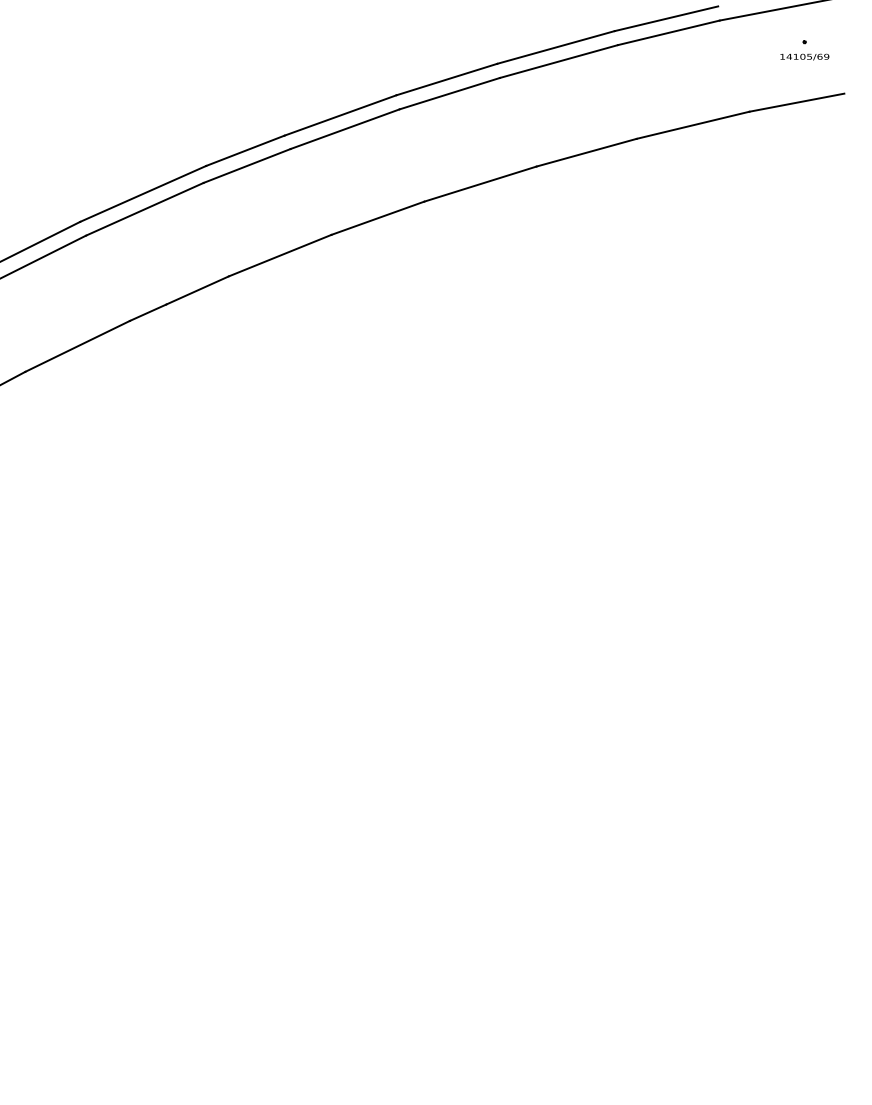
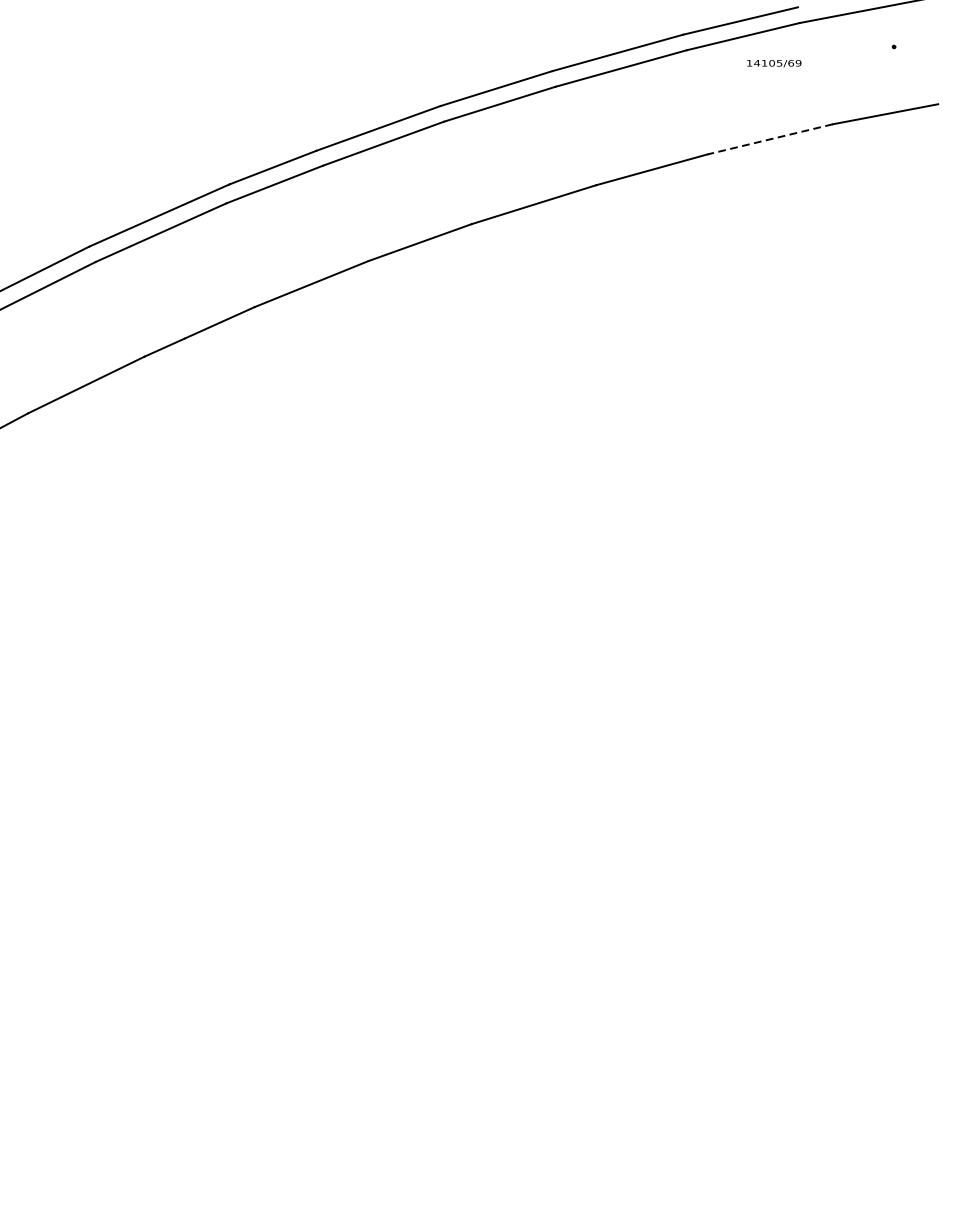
text: (804, 56) -> (773, 62), moved
line: (693, 125) -> (770, 139), solid -> dashed

